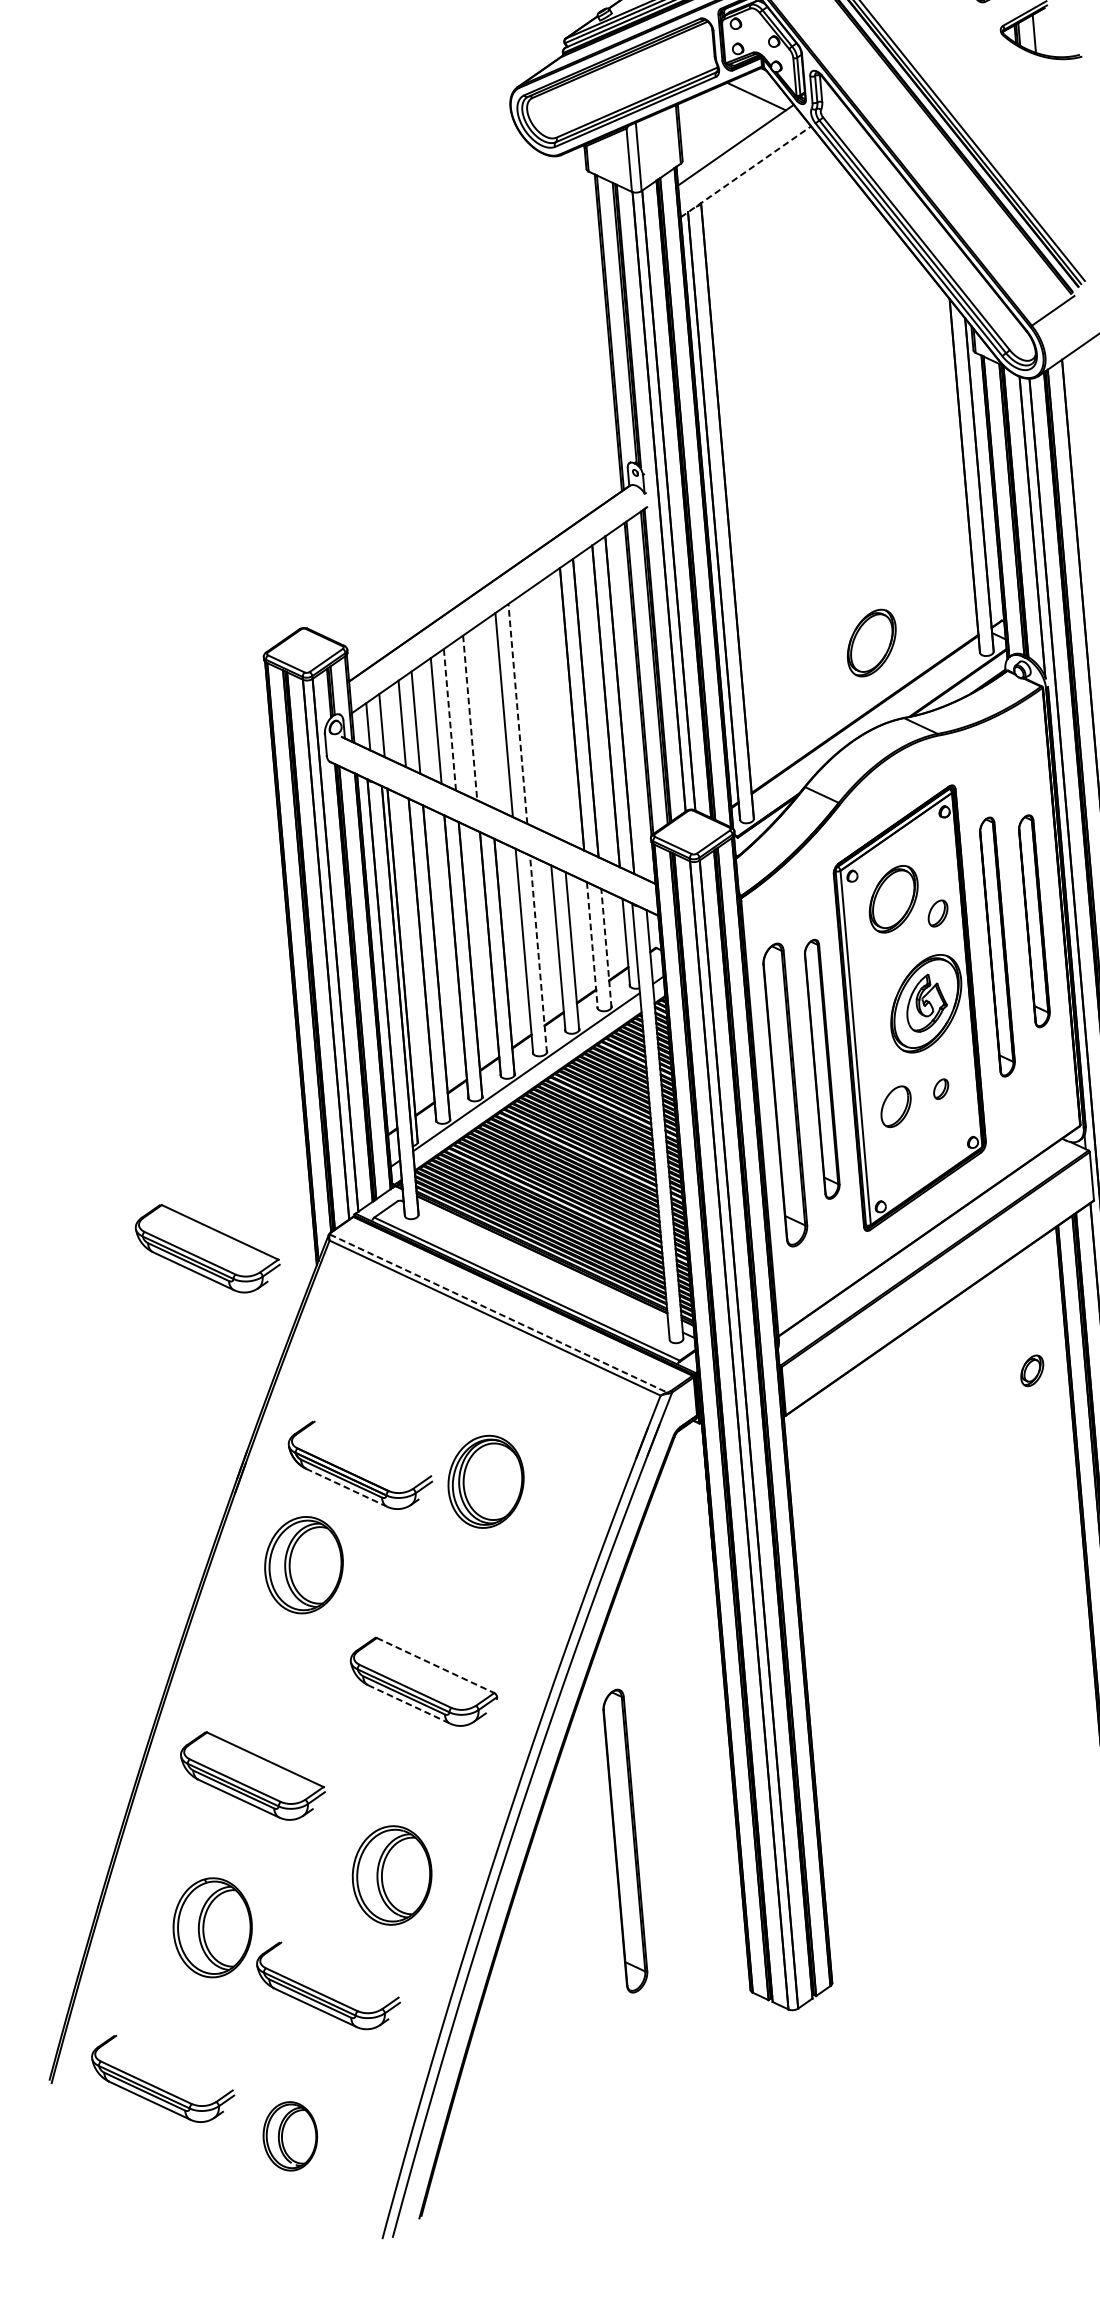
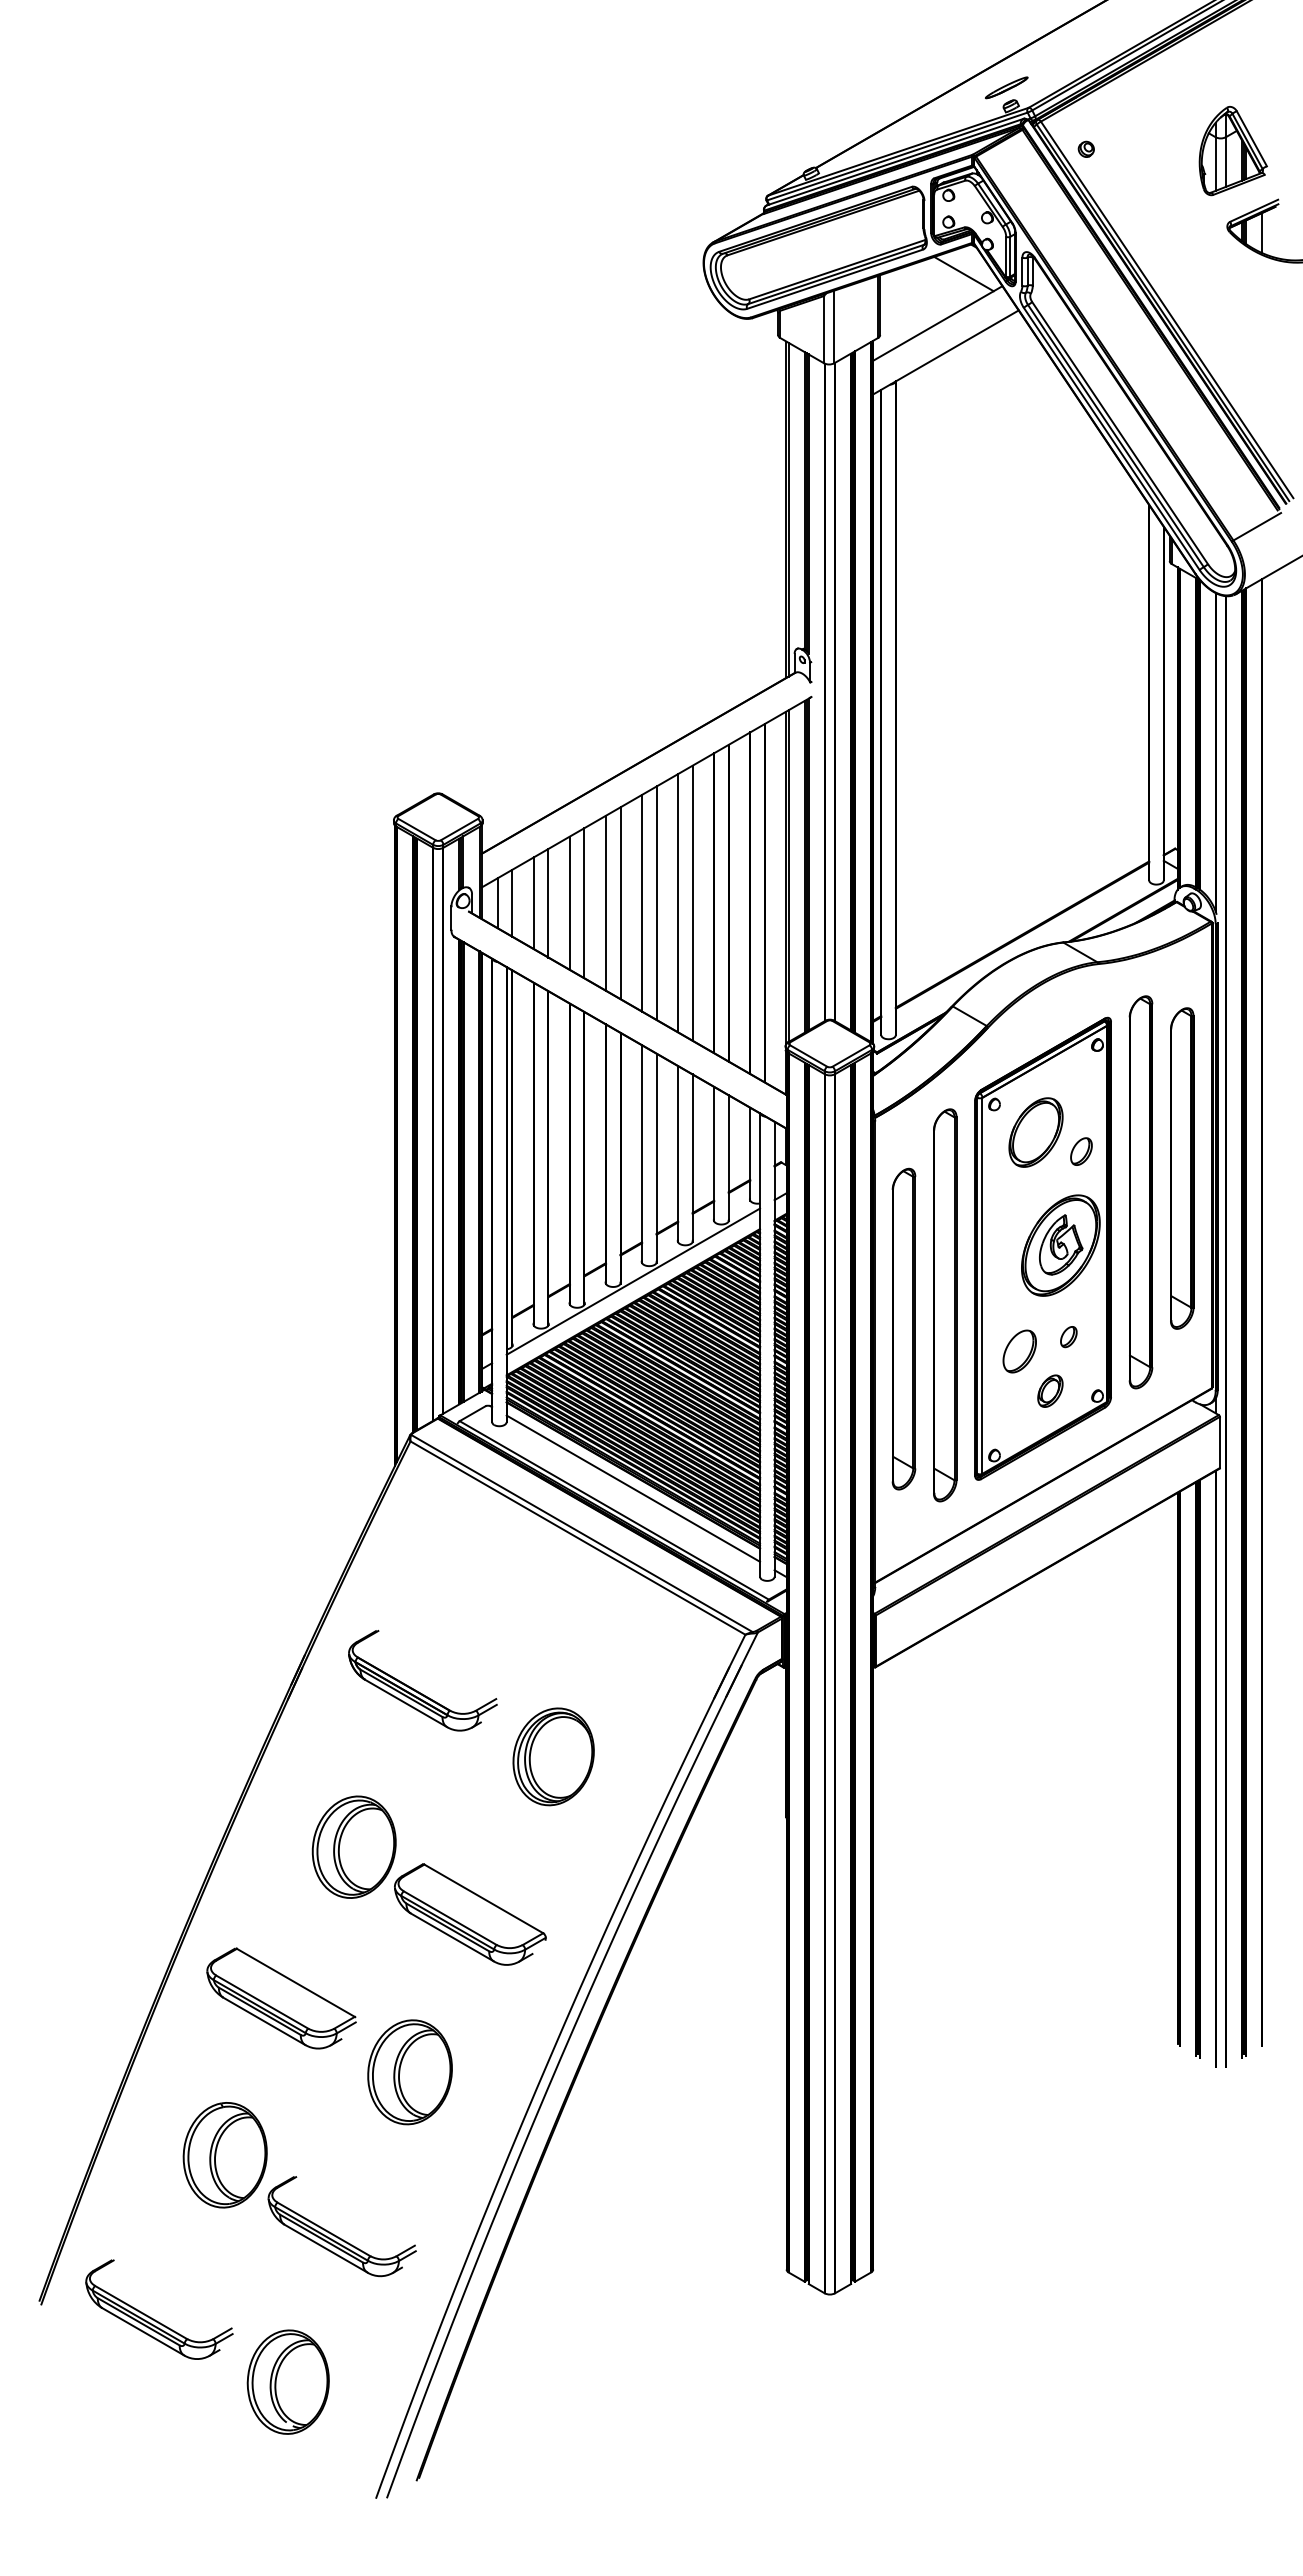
line: (746, 171) -> (946, 352), dashed -> solid
part: (871, 643) -> (1035, 860), removed
line: (551, 710) -> (692, 902), added
line: (538, 712) -> (678, 903), added
line: (517, 714) -> (656, 903), dashed -> solid
line: (483, 717) -> (620, 903), added
line: (469, 718) -> (605, 903), dashed -> solid
line: (449, 719) -> (584, 902), dashed -> solid
part: (1034, 921) -> (1182, 1168), size x1.43
line: (592, 945) -> (714, 1154), dashed -> solid
line: (606, 947) -> (728, 1157), dashed -> solid
part: (996, 947) -> (1140, 1192), size x1.43
line: (538, 954) -> (656, 1158), dashed -> solid
part: (822, 1069) -> (945, 1305), size x1.43
part: (207, 1248) -> (281, 1438), removed
line: (543, 1266) -> (633, 1488), added
line: (499, 1313) -> (582, 1533), dashed -> solid
part: (1032, 1370) -> (1050, 1390), moved
part: (485, 1481) -> (553, 1756), moved
line: (346, 1487) -> (406, 1703), dashed -> solid
part: (303, 1564) -> (353, 1846), moved
line: (435, 1665) -> (483, 1898), dashed -> solid
line: (409, 1704) -> (452, 1937), dashed -> solid
part: (624, 1840) -> (667, 2100), removed
part: (391, 1875) -> (409, 2072), moved
part: (289, 2135) -> (287, 2381), size x1.43

